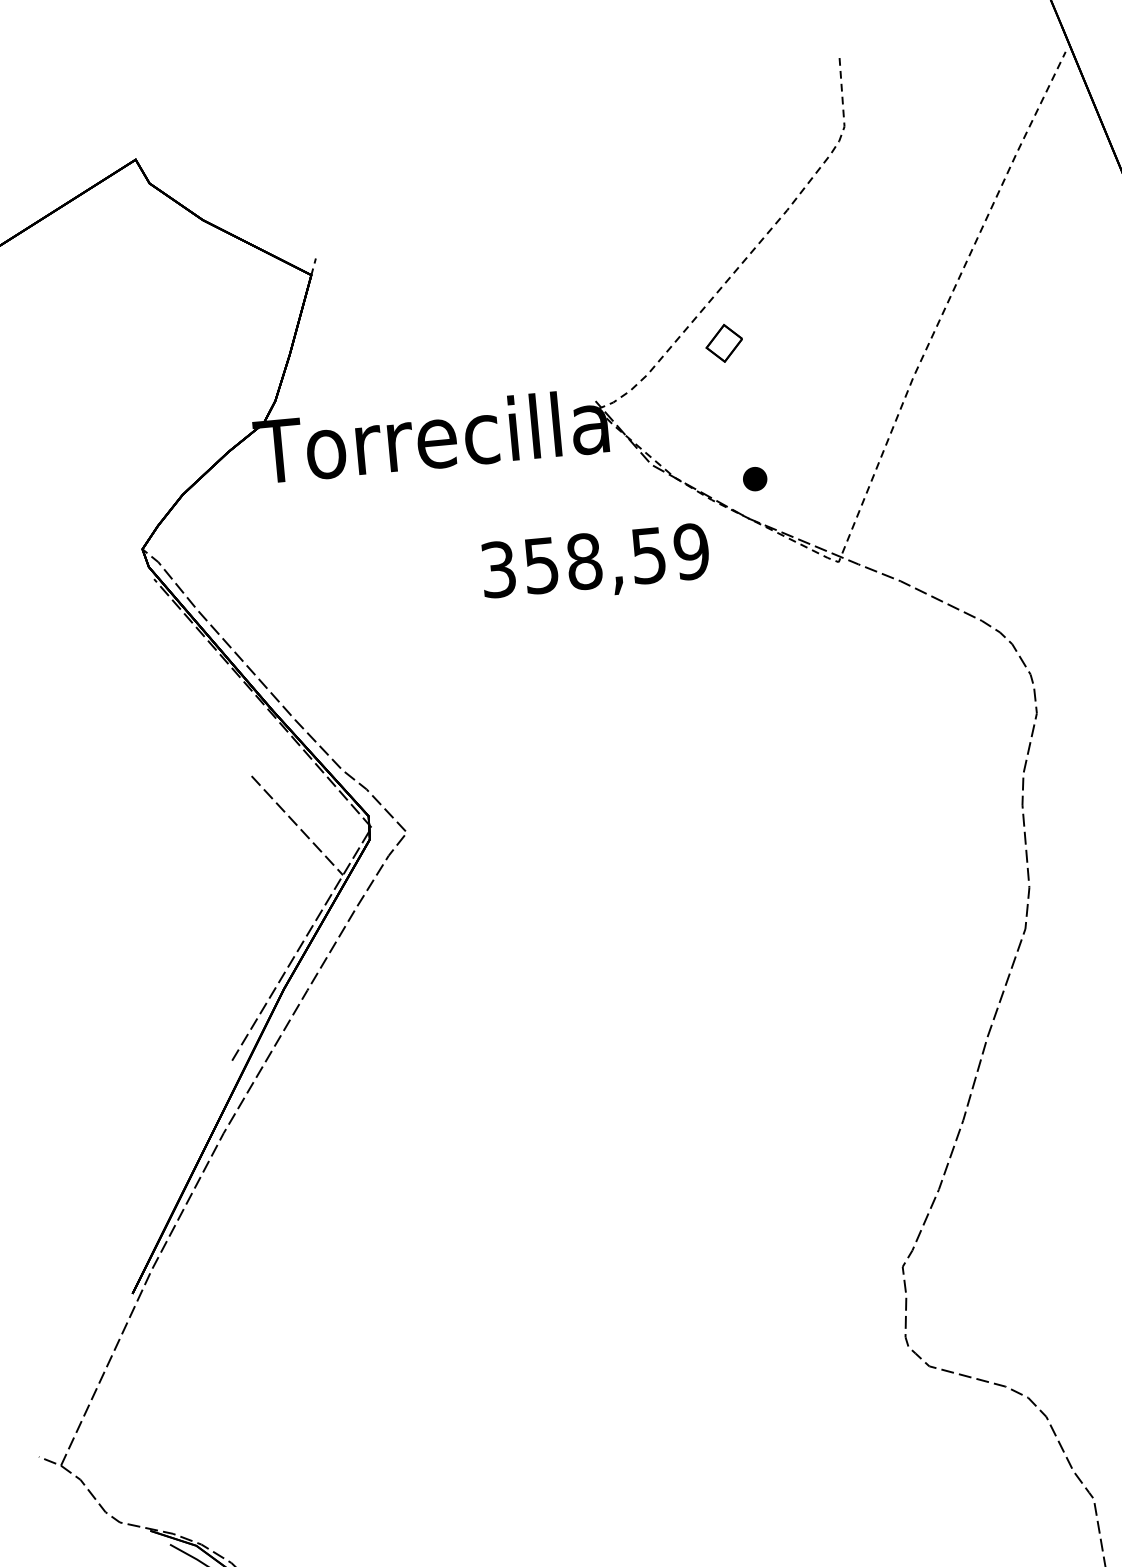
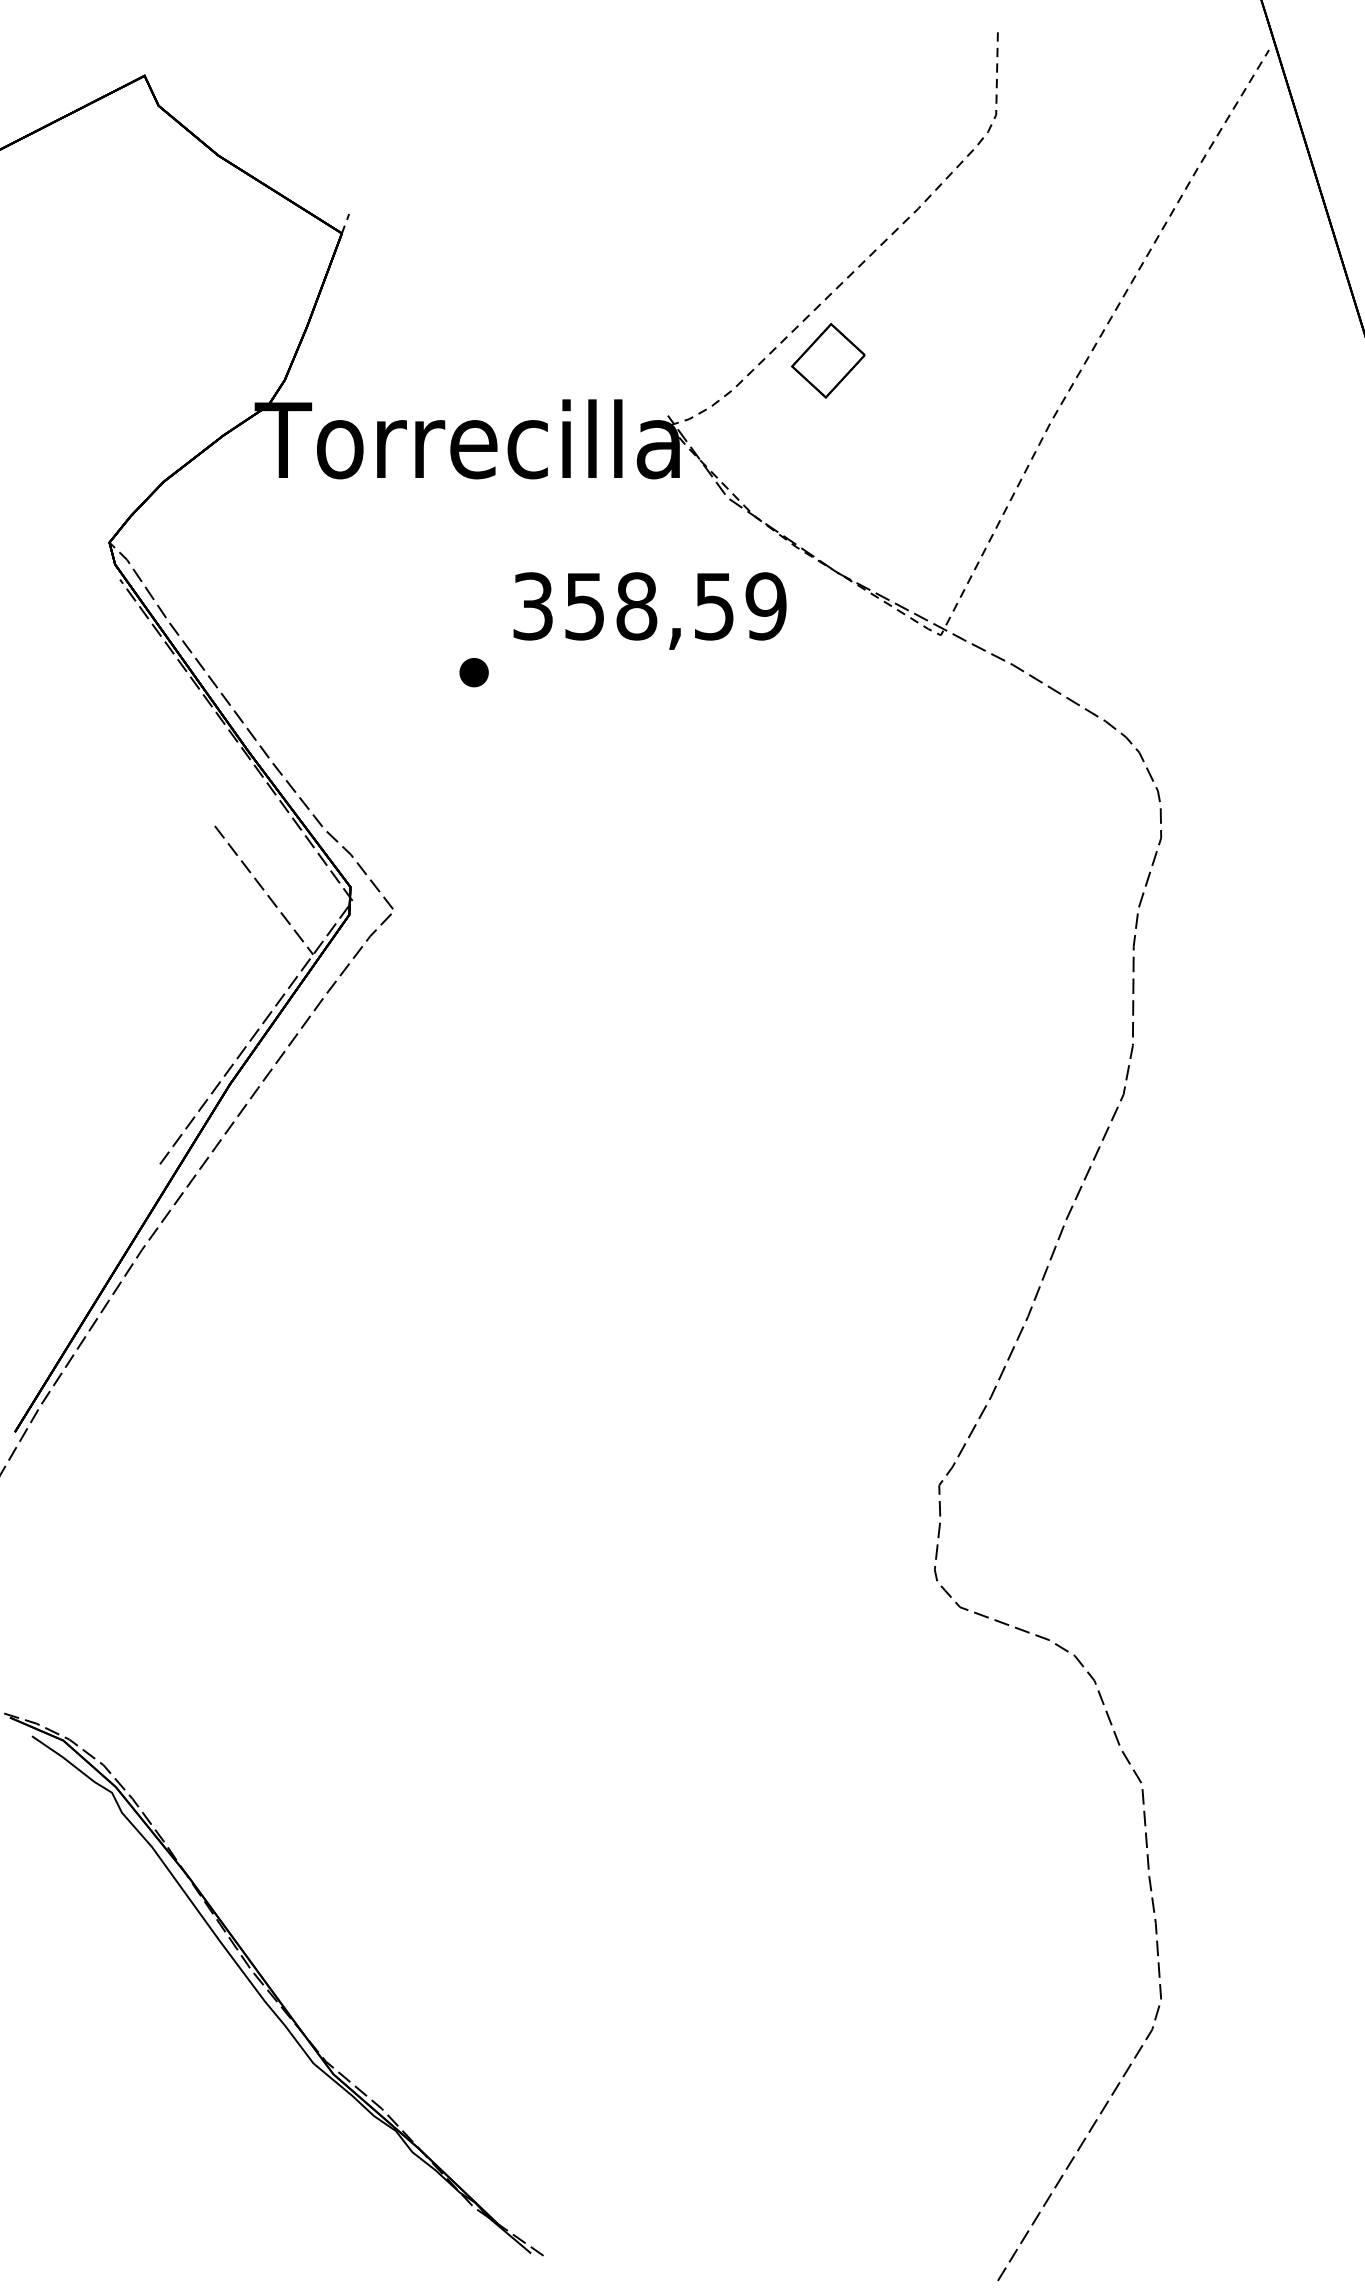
part: (724, 343) -> (828, 360), size x1.67
part: (754, 479) -> (473, 672), moved

